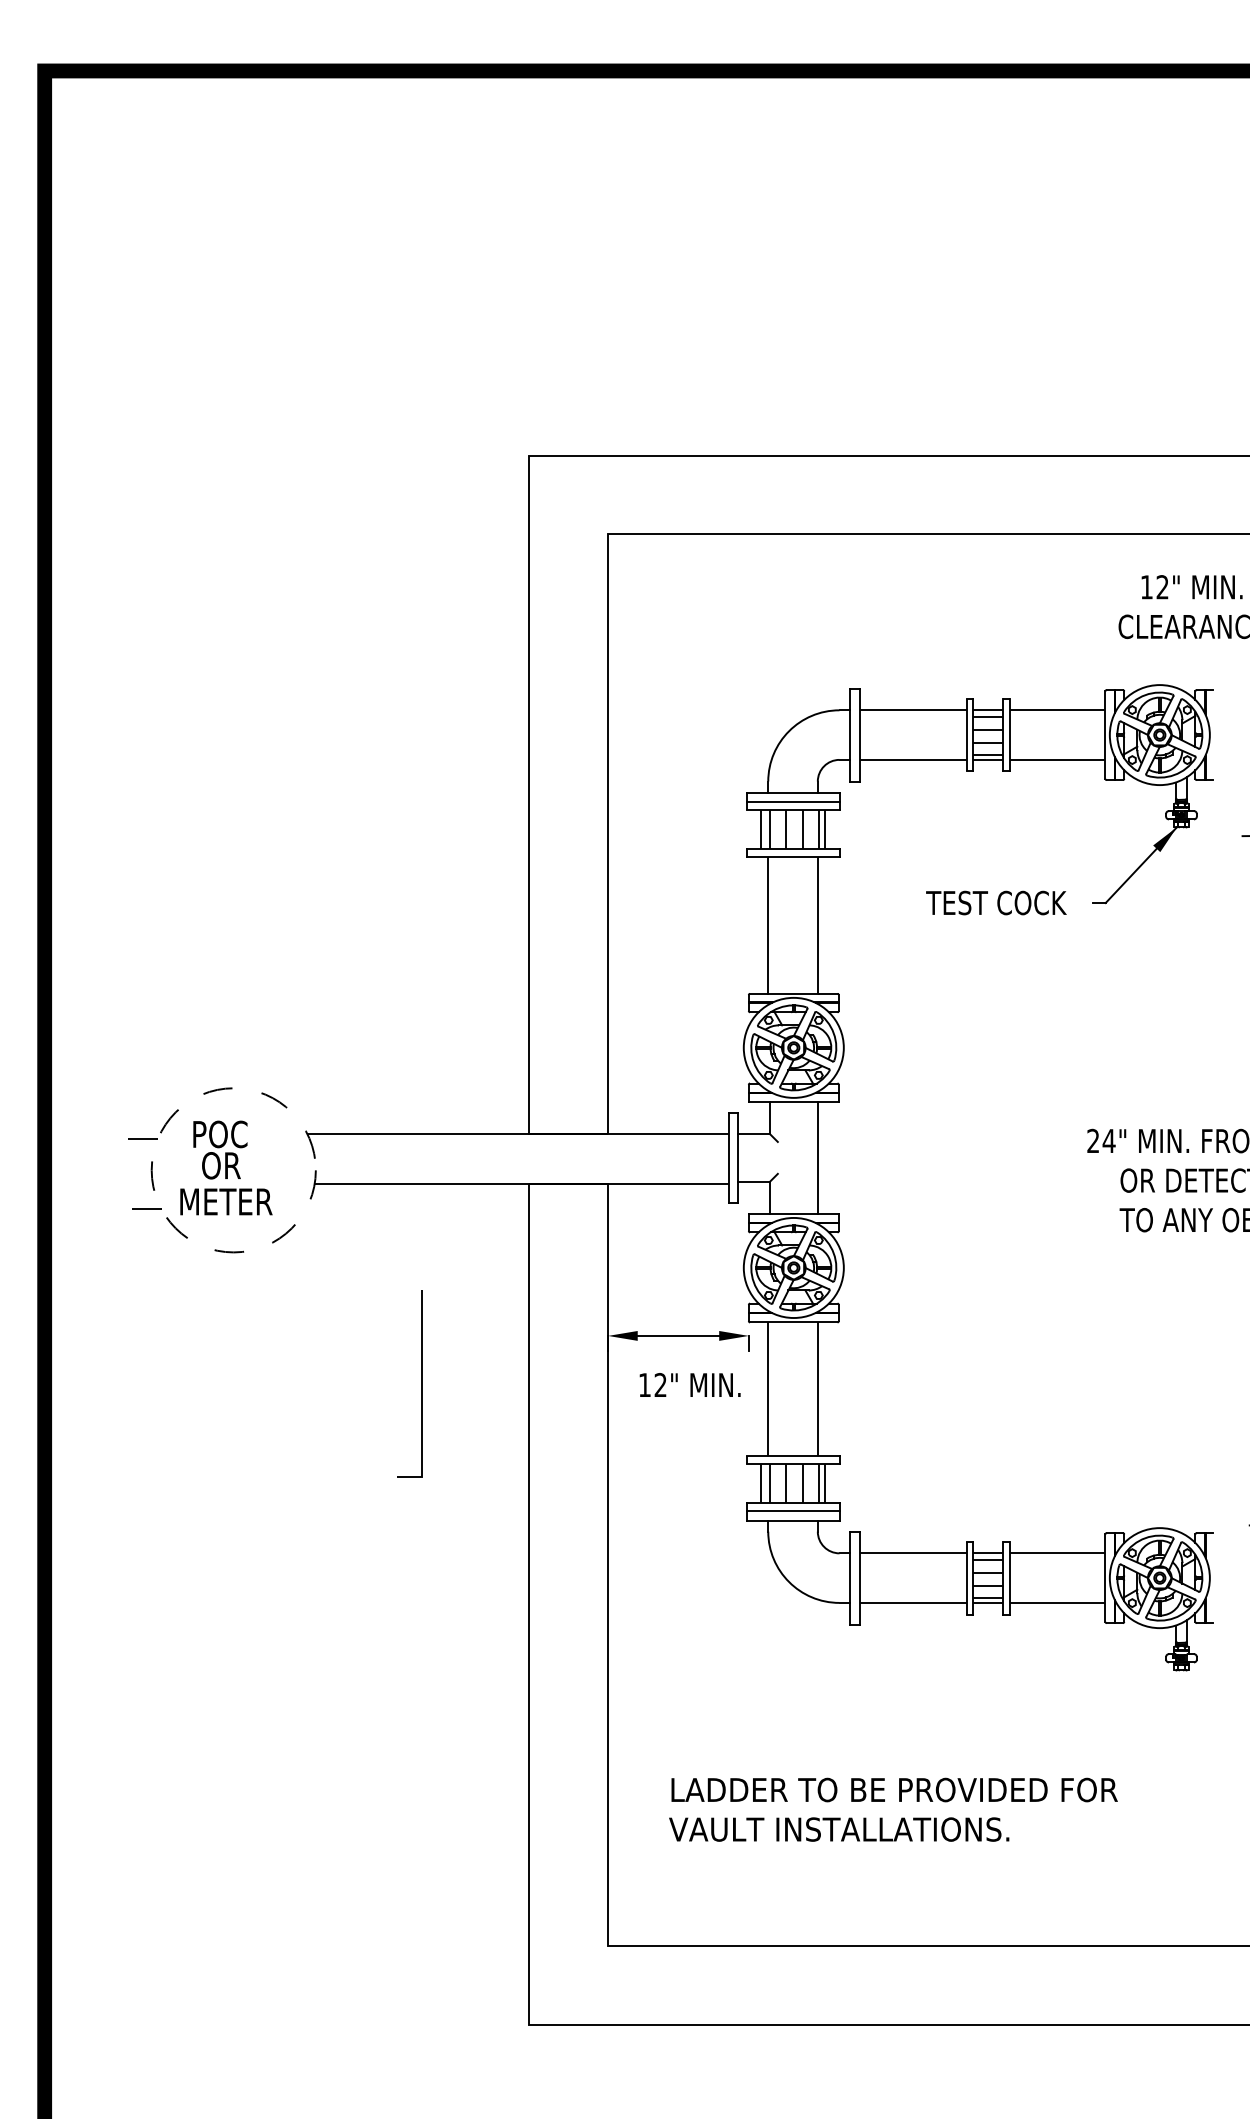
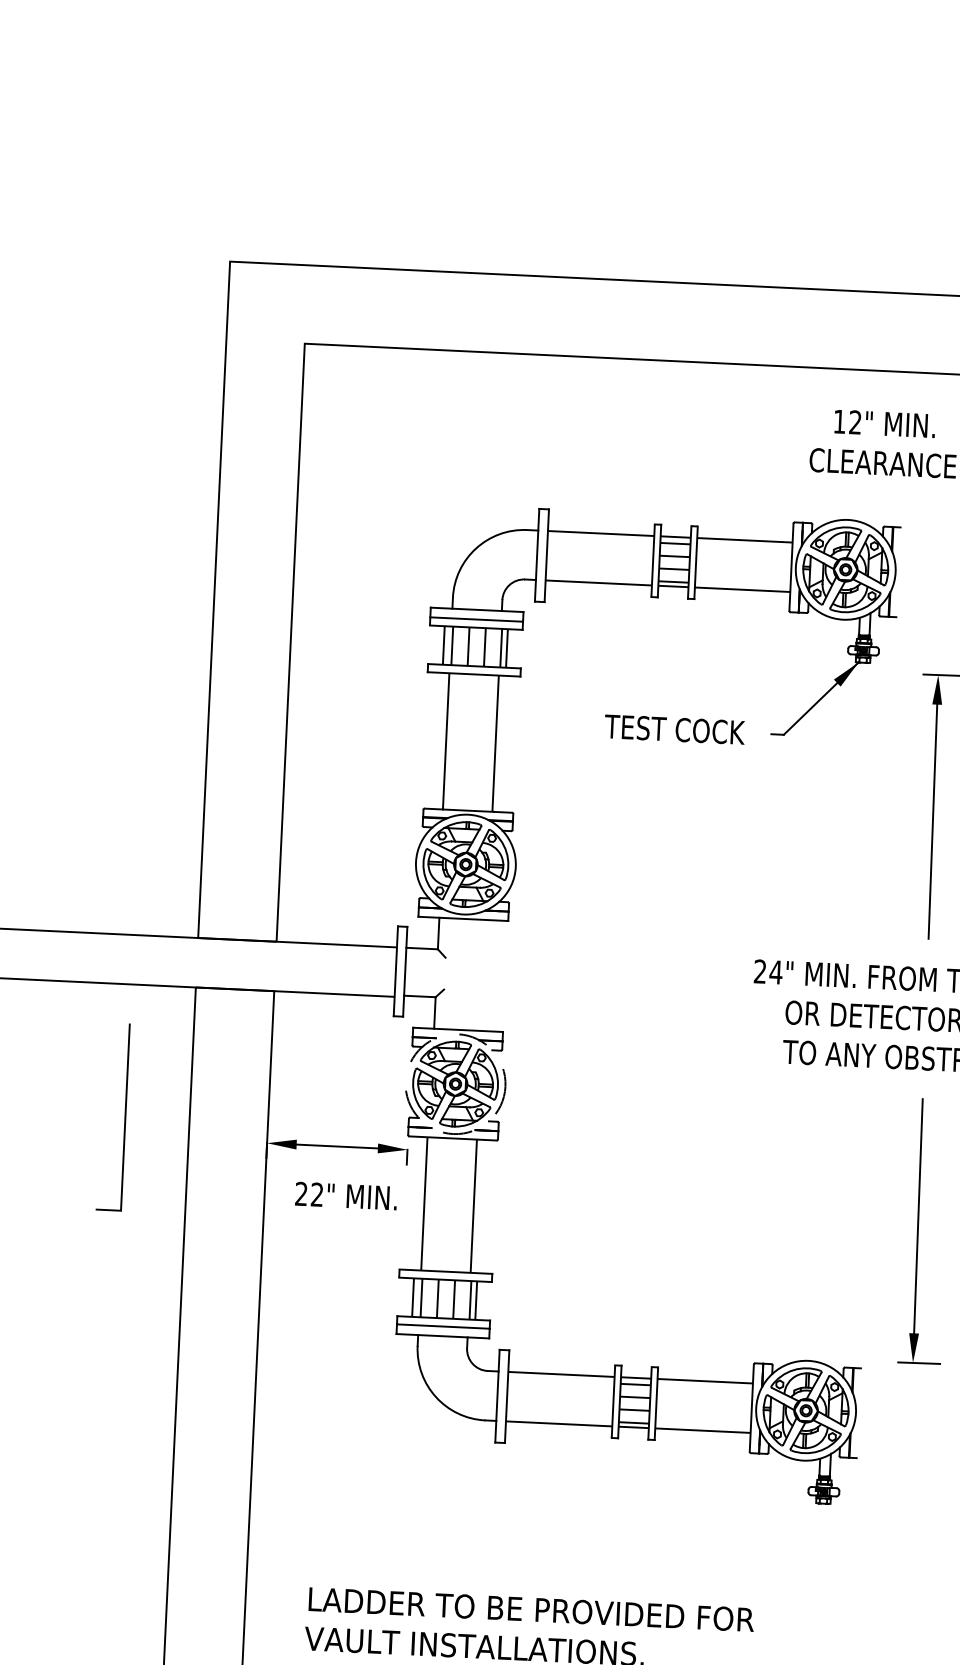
line: (817, 1157) -> (484, 975), removed
circle: (793, 1267) -> (455, 1083), solid -> dashed
line: (421, 1383) -> (124, 1117), moved
text: (644, 1384) -> (301, 1193), 12" -> 22"

